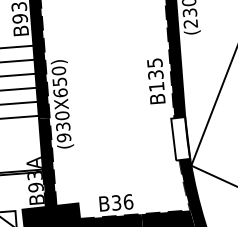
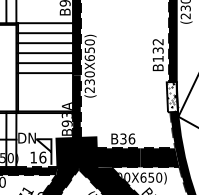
text: (153, 63) -> (157, 42), B135 -> B132
hatch: (180, 137) -> (172, 96), added
text: (63, 138) -> (89, 90), (930X650) -> (230X650)

